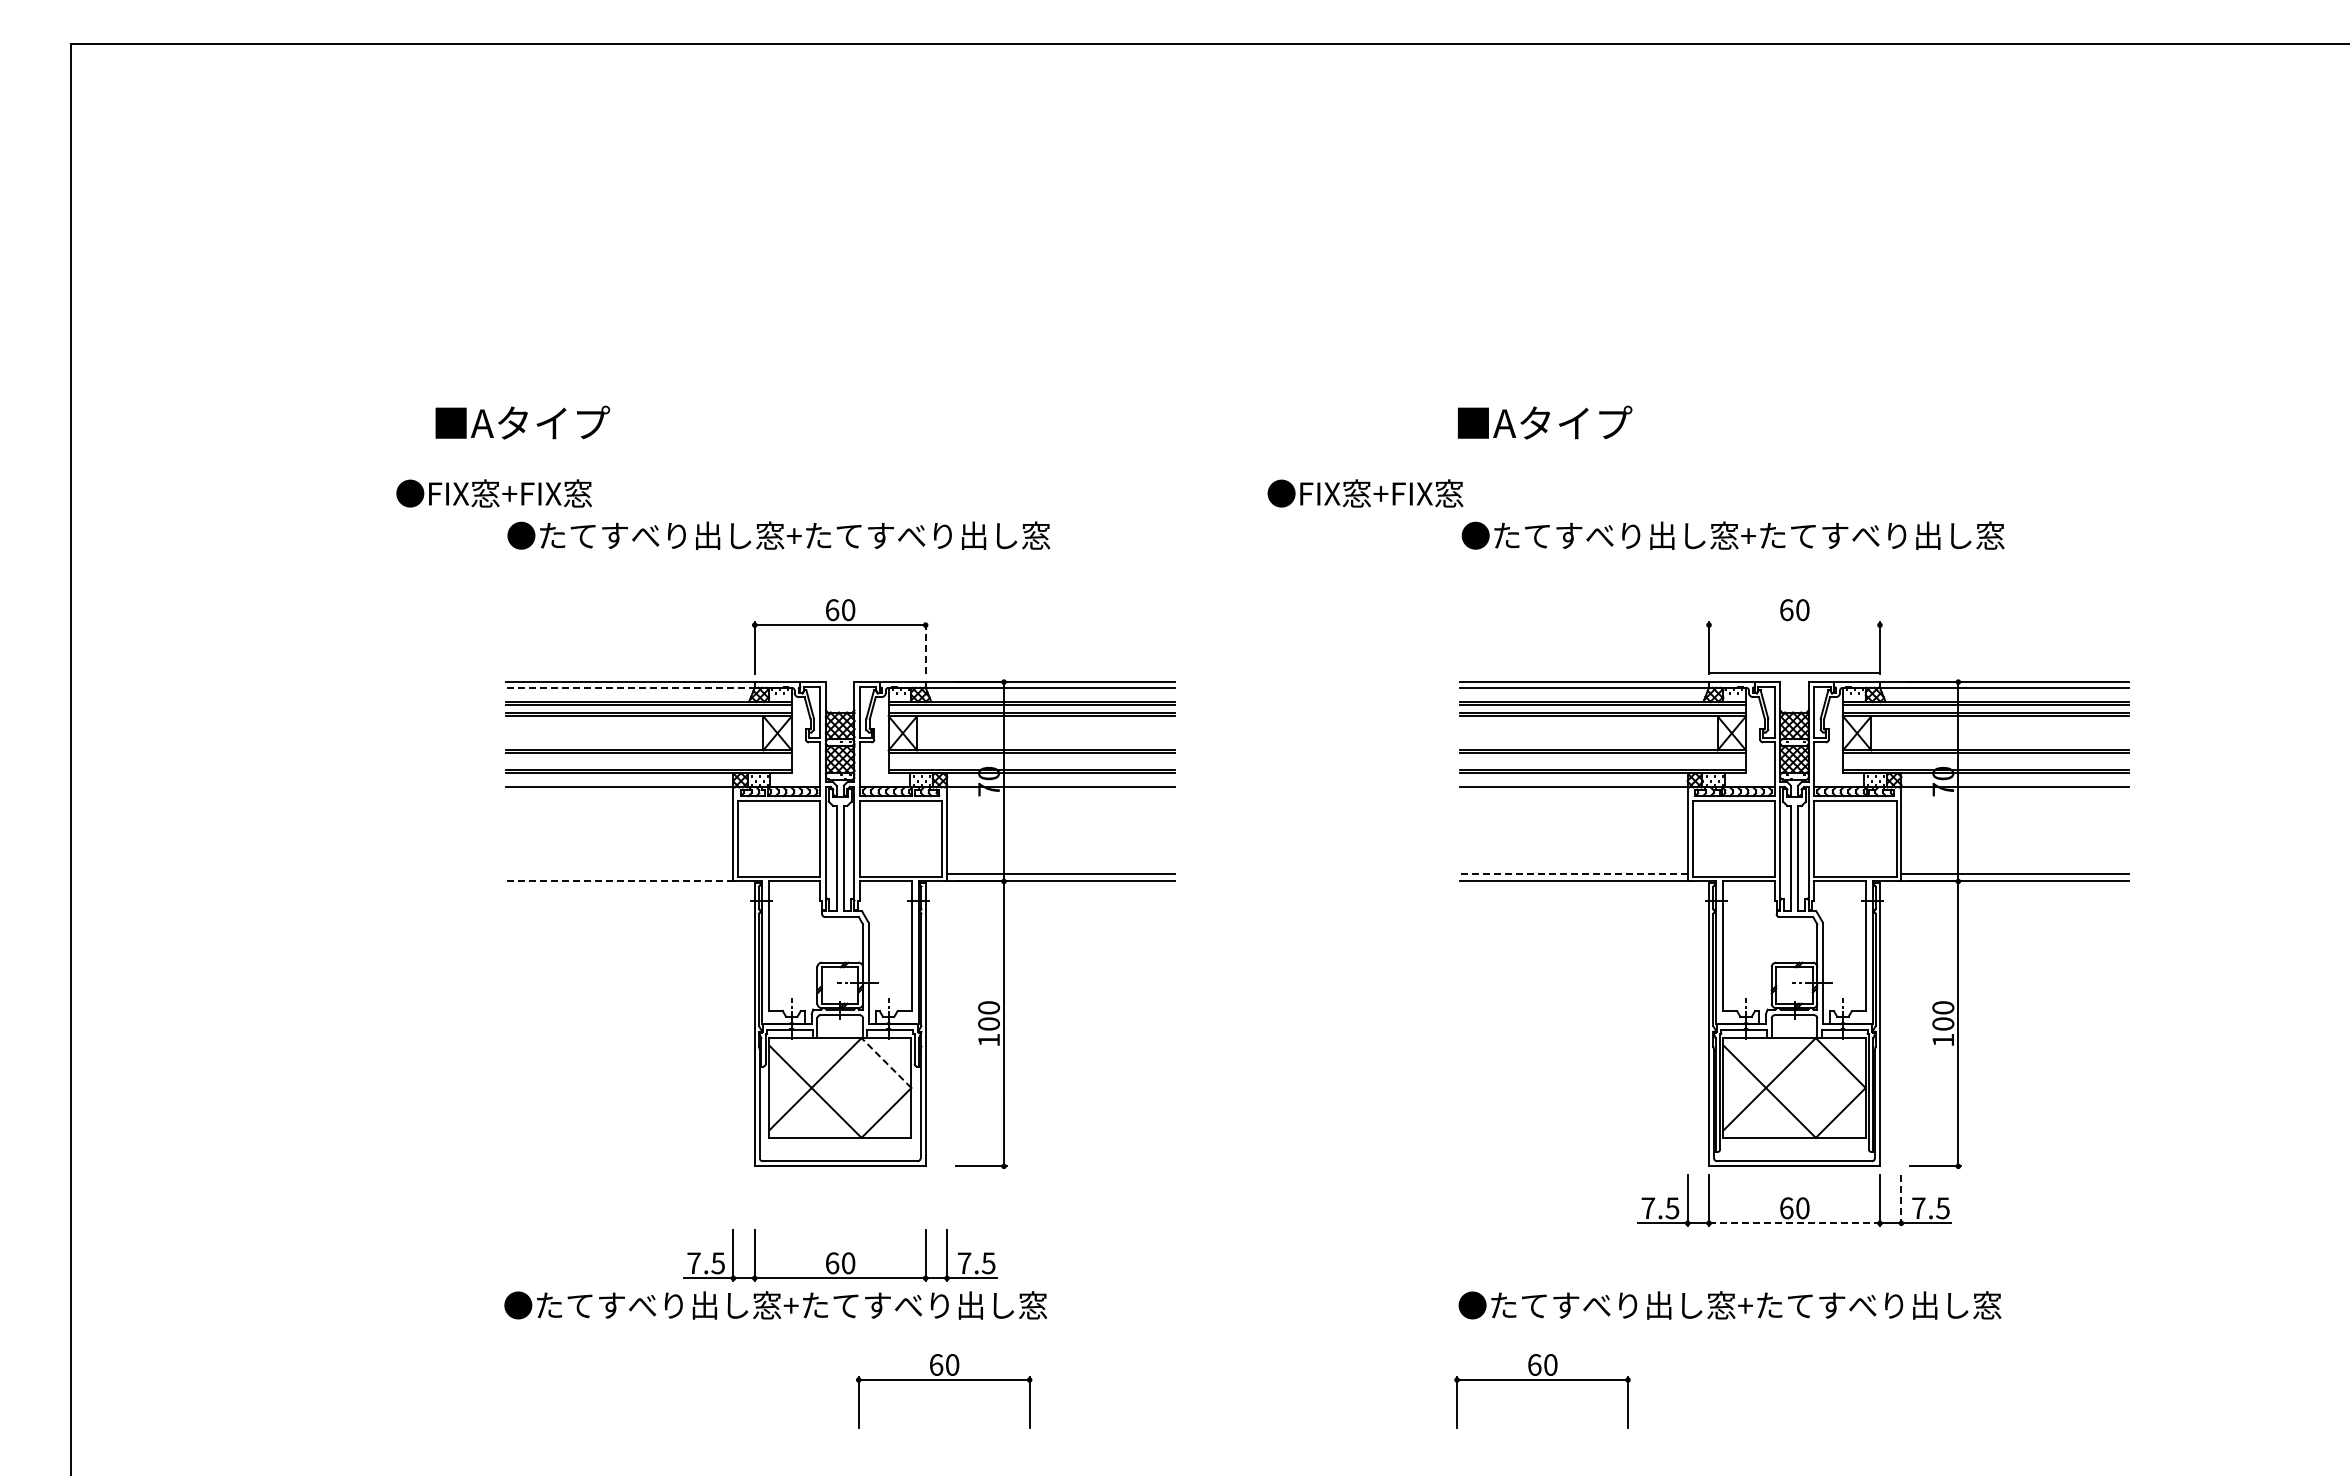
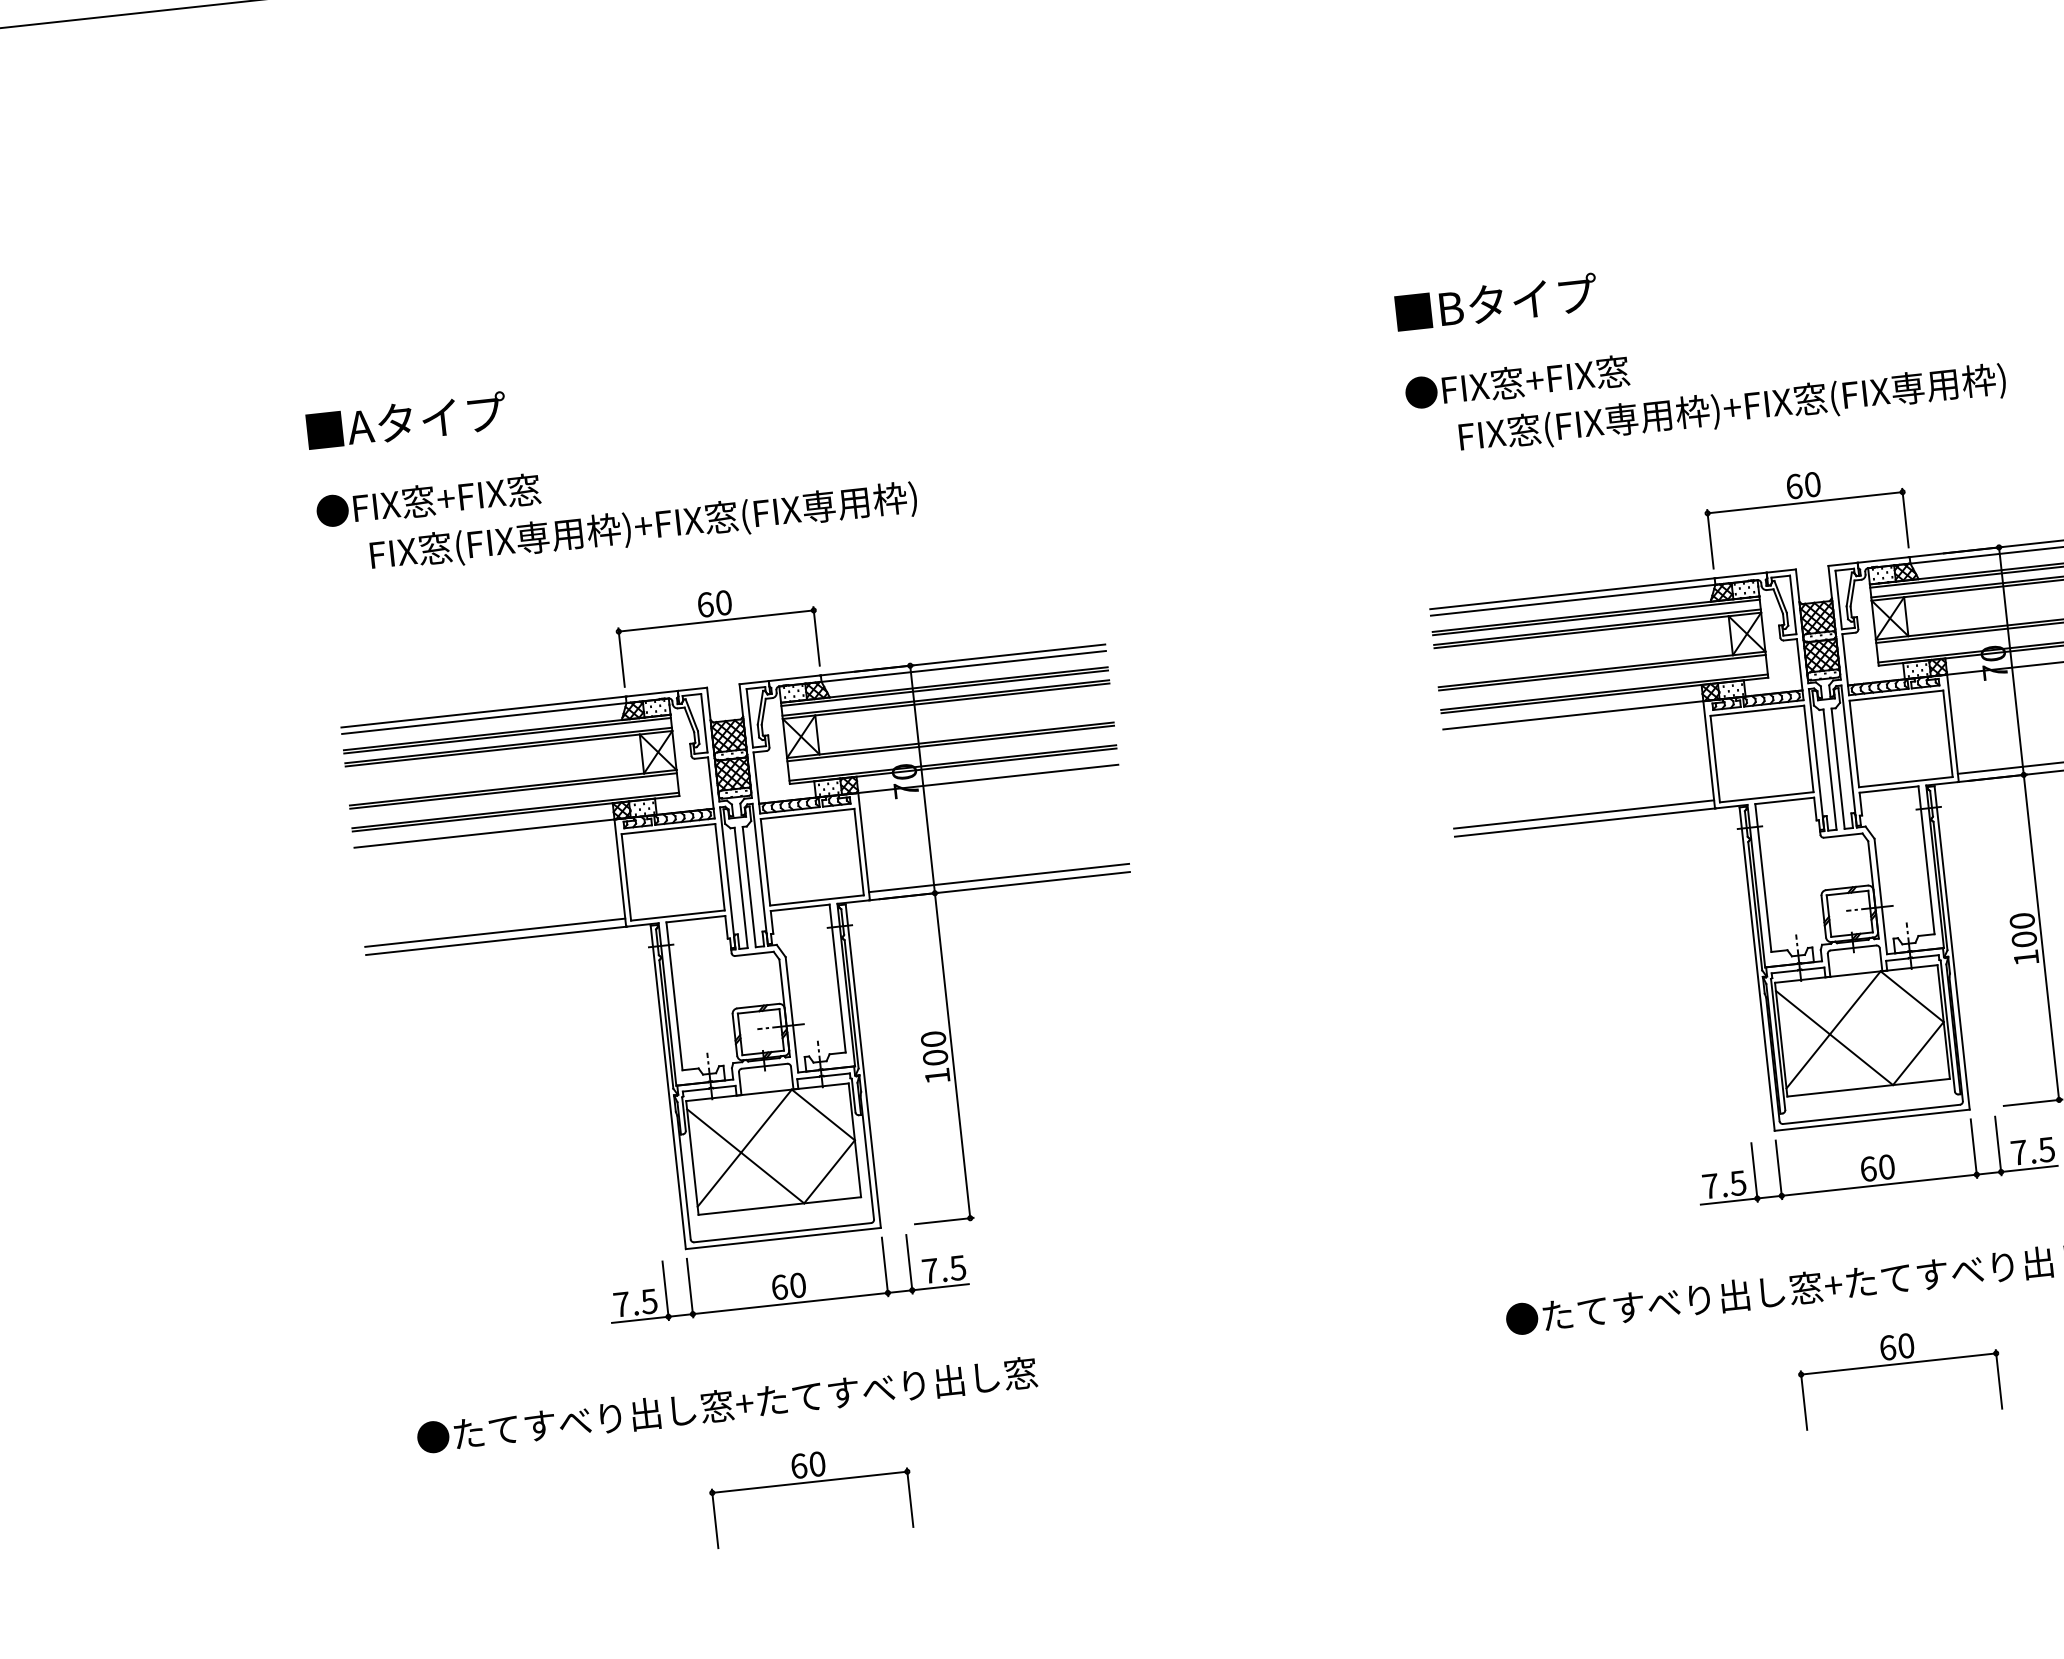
text: (522, 422) -> (406, 420), moved
text: (1563, 422) -> (1516, 300), ■Aタイプ -> ■Bタイプ
text: (493, 493) -> (427, 500), moved
text: (1365, 493) -> (1517, 382), moved
text: (778, 537) -> (634, 528), ●たてすべり出し窓+たてすべり出し窓 -> FIX窓(FIX専用枠)+FIX窓(FIX専用枠)
text: (1732, 537) -> (1723, 410), ●たてすべり出し窓+たてすべり出し窓 -> FIX窓(FIX専用枠)+FIX窓(FIX専用枠)
line: (925, 647) -> (816, 635), dashed -> solid
line: (1794, 673) -> (1805, 503), moved
line: (630, 687) -> (484, 718), dashed -> solid
line: (619, 874) -> (495, 932), added
line: (1573, 874) -> (1583, 814), dashed -> solid
line: (619, 881) -> (496, 940), dashed -> solid
line: (886, 1062) -> (823, 1114), dashed -> solid
line: (1901, 1200) -> (1998, 1145), dashed -> solid
line: (1795, 1223) -> (1880, 1185), dashed -> solid
part: (840, 1255) -> (787, 1277), moved
part: (944, 1380) -> (810, 1482), moved
part: (1542, 1380) -> (1898, 1364), moved

